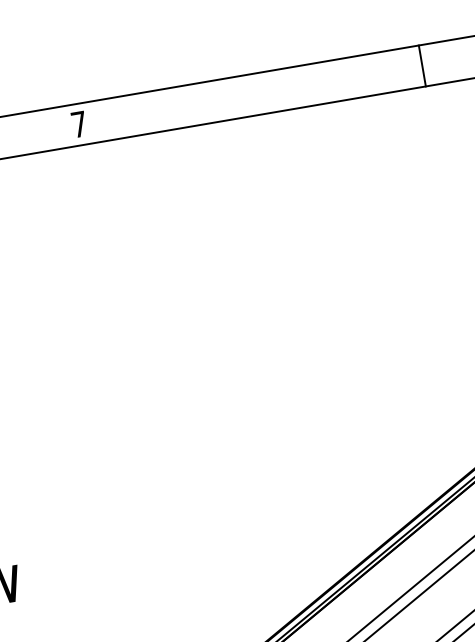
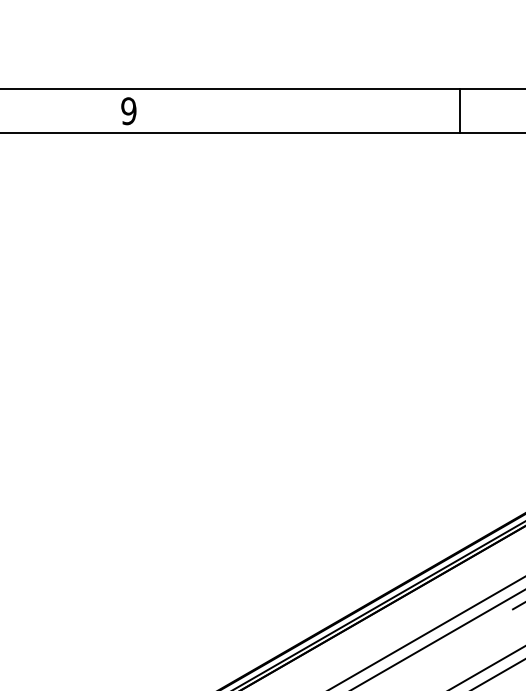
line: (422, 66) -> (460, 111), moved
text: (78, 124) -> (128, 111), 7 -> 9

